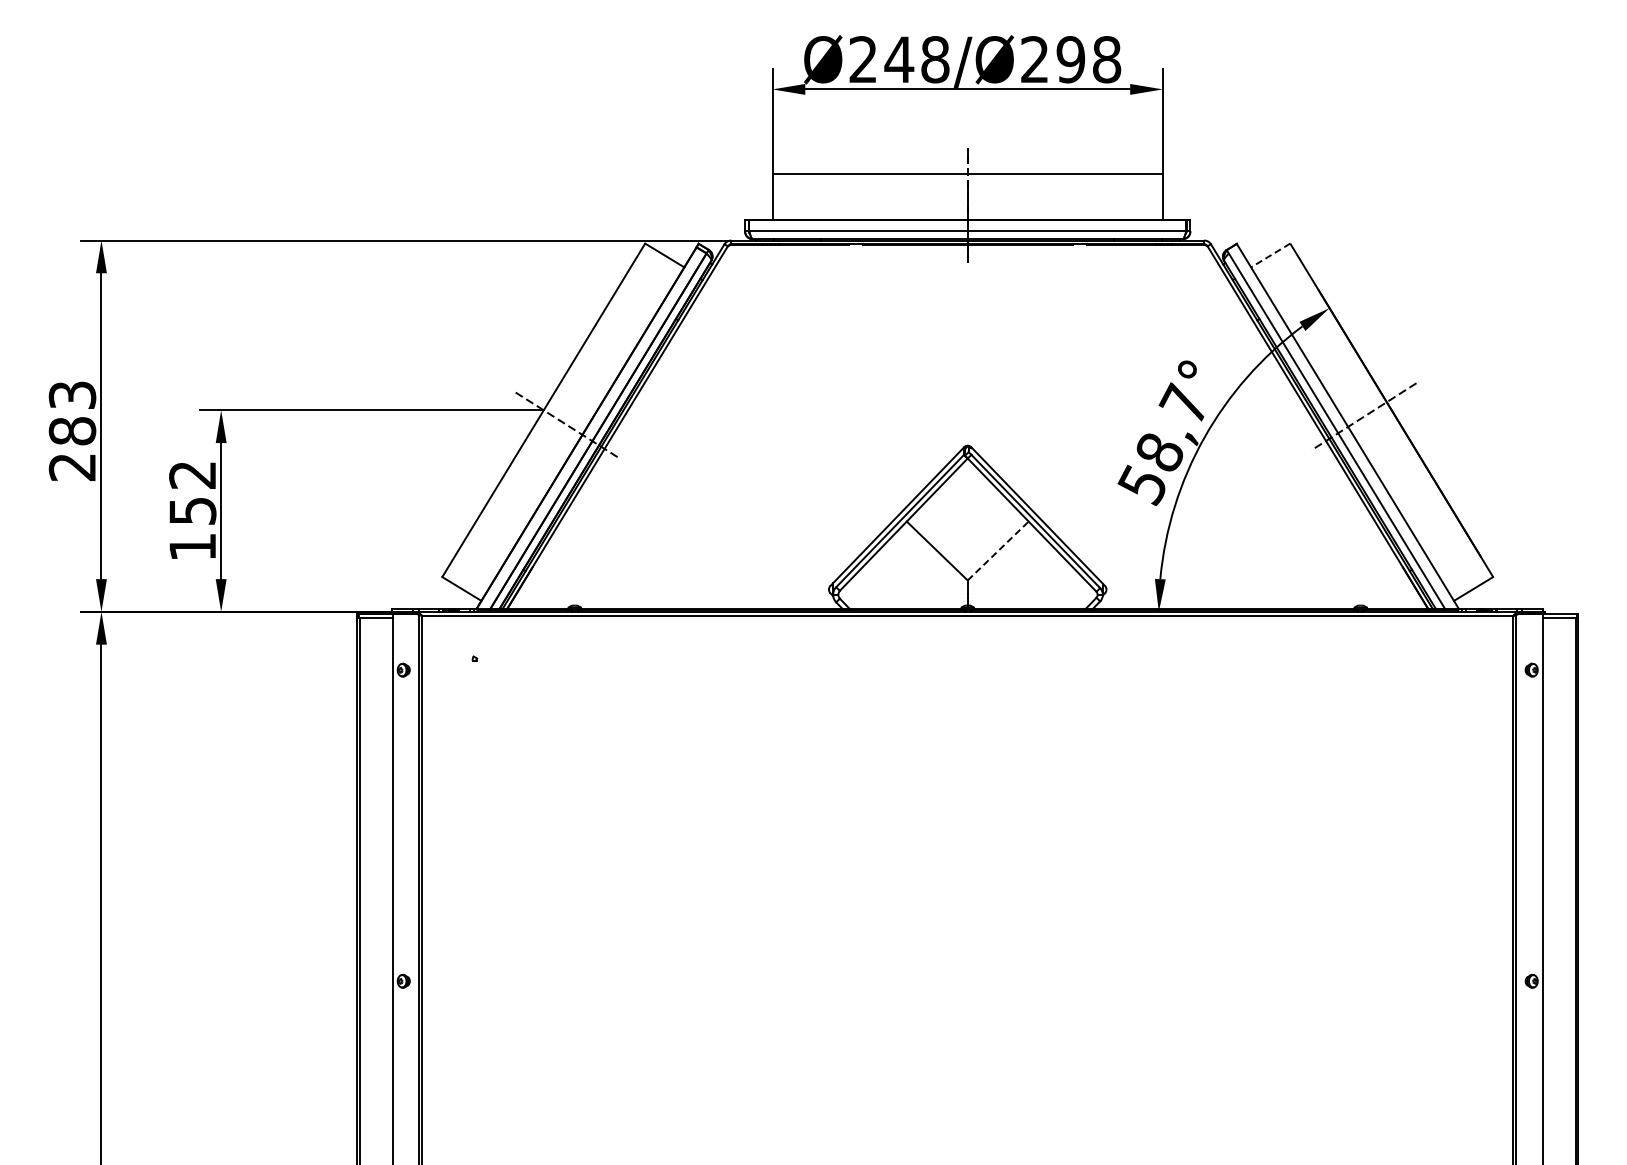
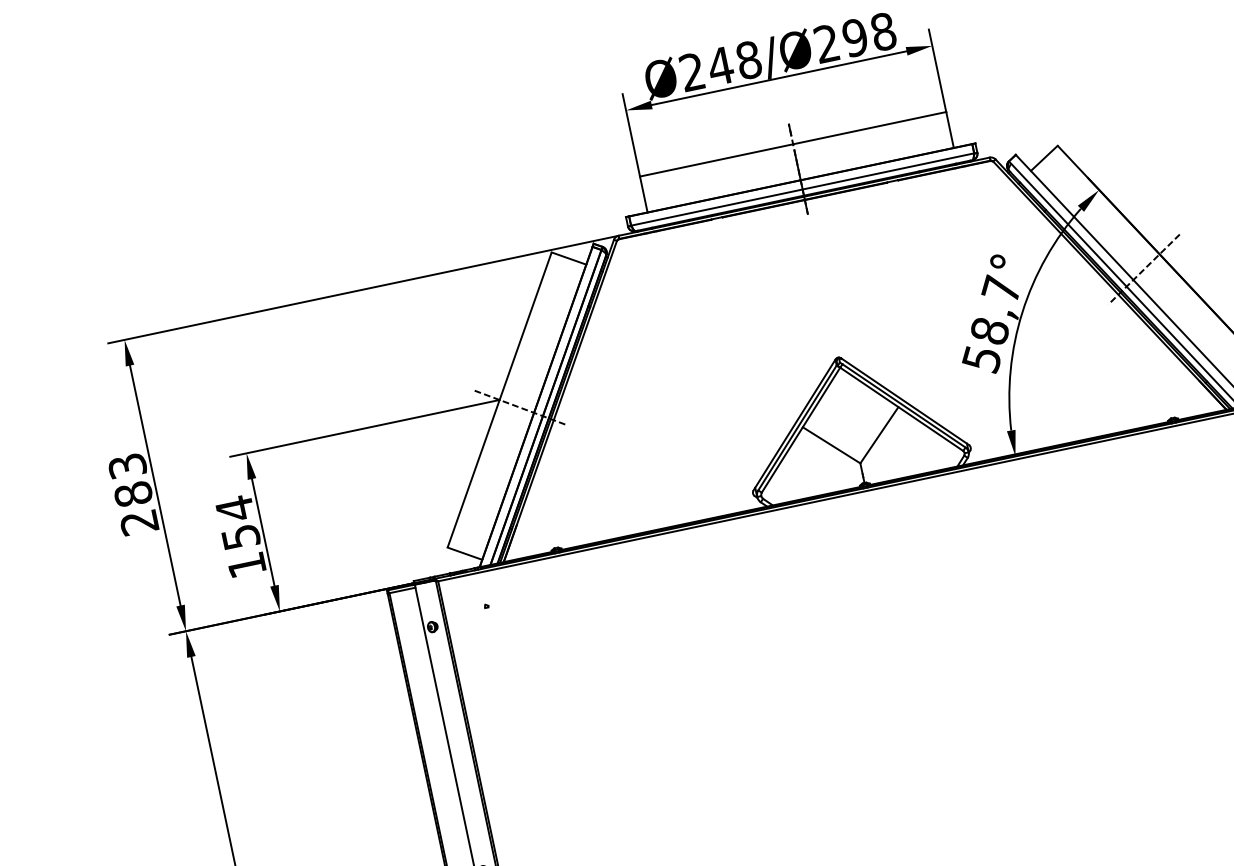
line: (1270, 255) -> (1044, 158), dashed -> solid
text: (192, 475) -> (234, 509), 152 -> 154
line: (998, 550) -> (879, 434), dashed -> solid

